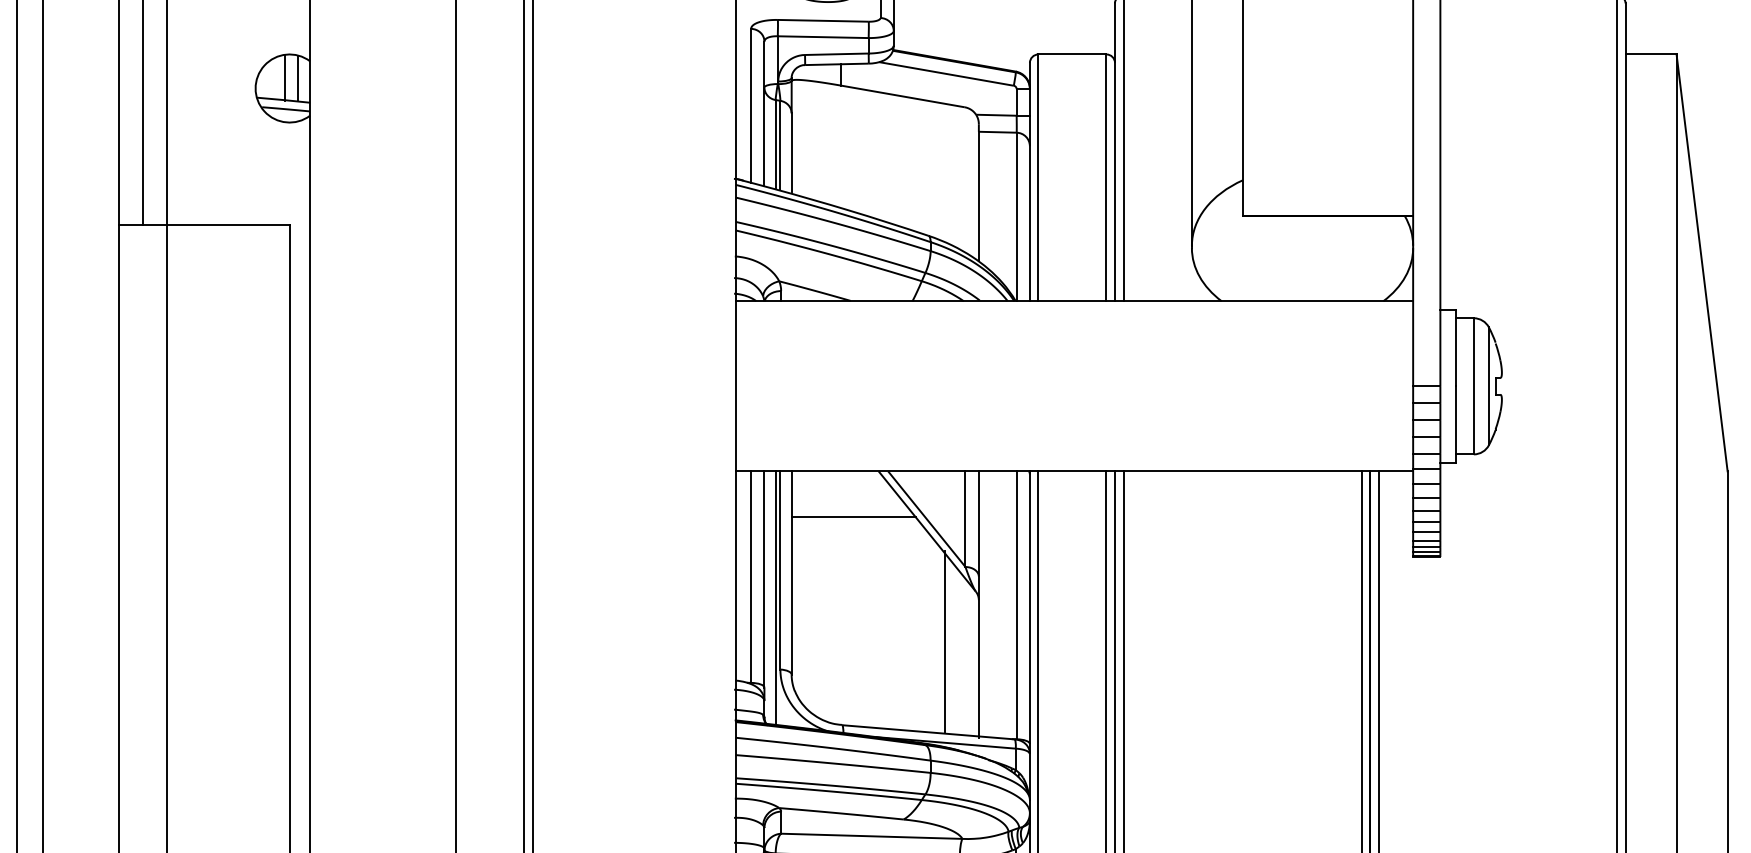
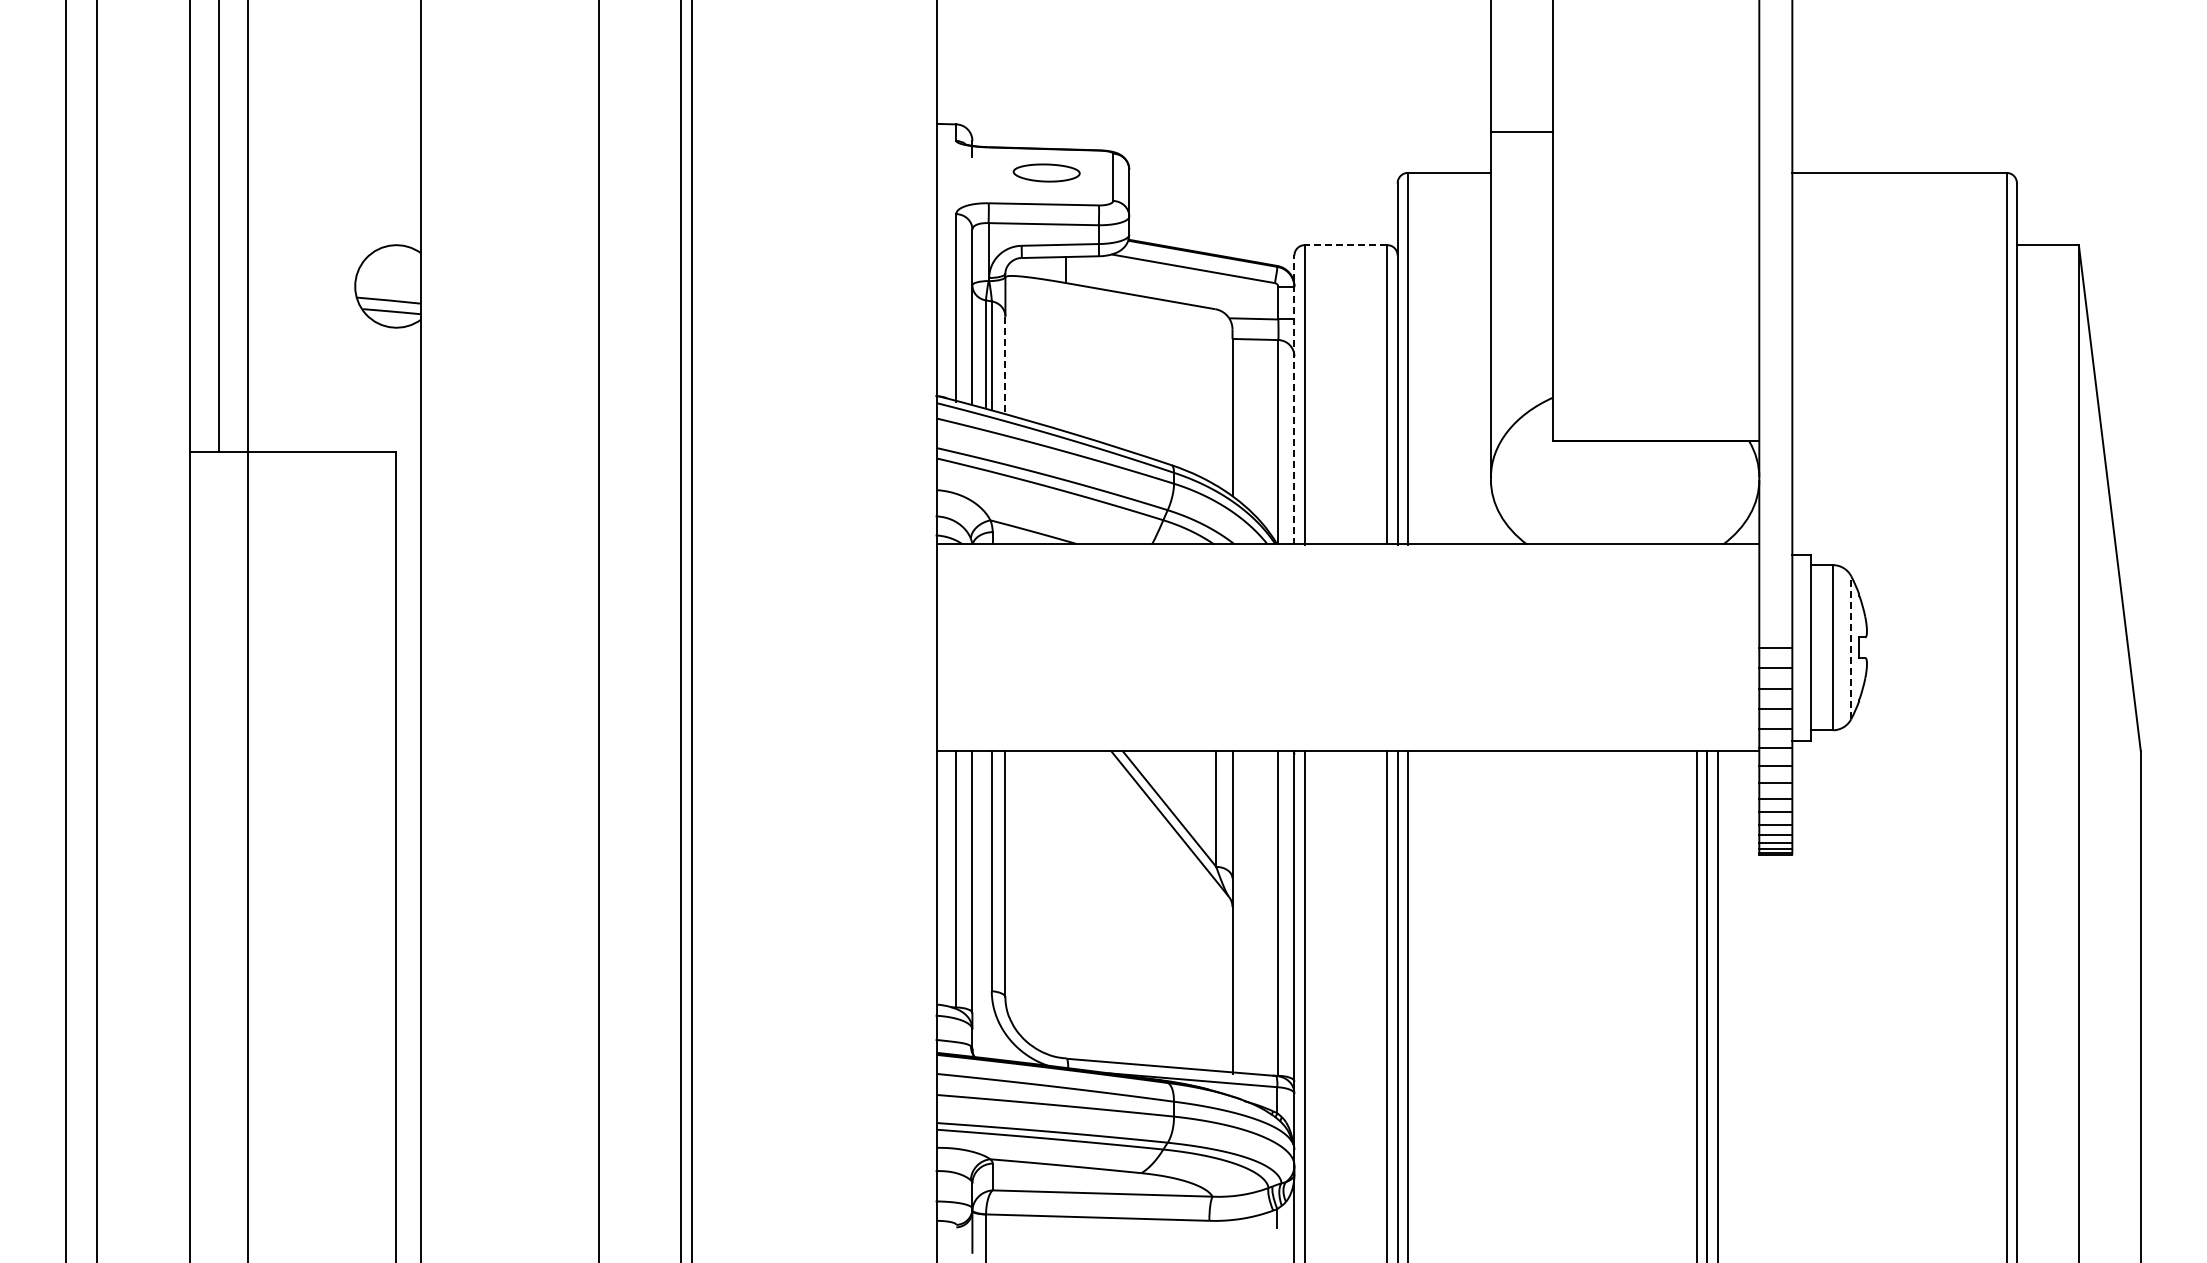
line: (1072, 54) -> (1345, 245), solid -> dashed
line: (284, 77) -> (390, 273), removed
line: (297, 78) -> (406, 274), removed
line: (791, 152) -> (1005, 364), solid -> dashed
line: (1029, 182) -> (1294, 400), solid -> dashed
line: (1489, 386) -> (1851, 647), solid -> dashed
line: (853, 517) -> (1080, 806), removed
line: (776, 598) -> (986, 904), removed
line: (945, 641) -> (1191, 957), removed

